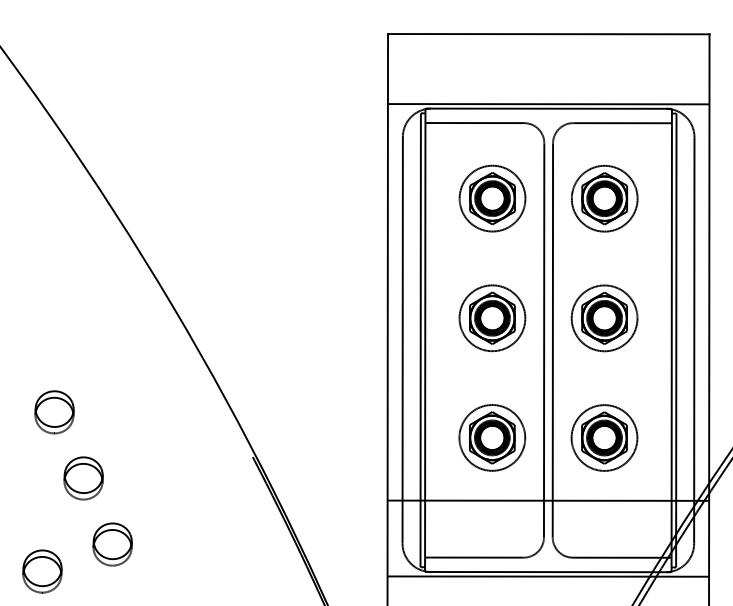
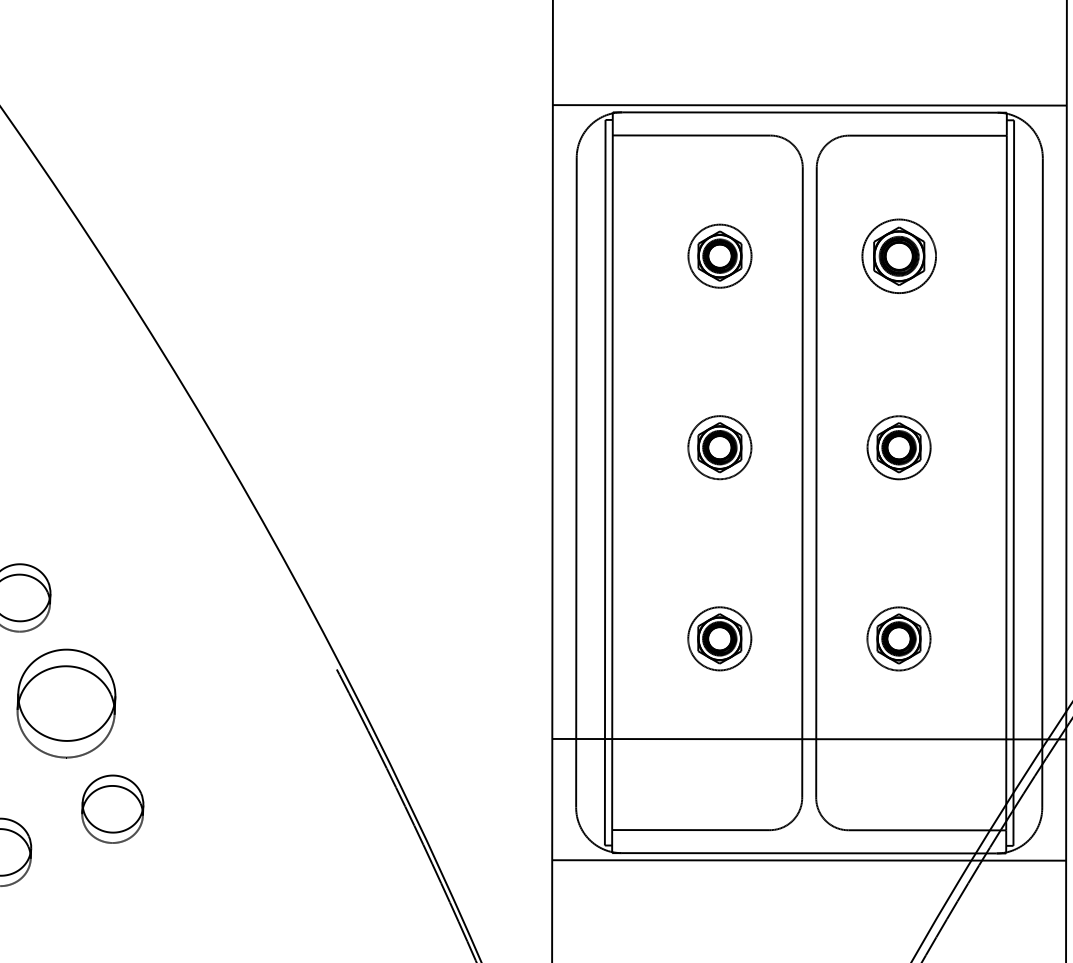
part: (492, 198) -> (719, 256), size x0.6
part: (604, 198) -> (898, 256), size x0.7
part: (492, 318) -> (719, 447), size x0.6
part: (604, 318) -> (898, 447), size x0.6
part: (492, 437) -> (719, 638), size x0.6
part: (604, 437) -> (898, 638), size x0.6
part: (83, 478) -> (66, 703), size x1.6

